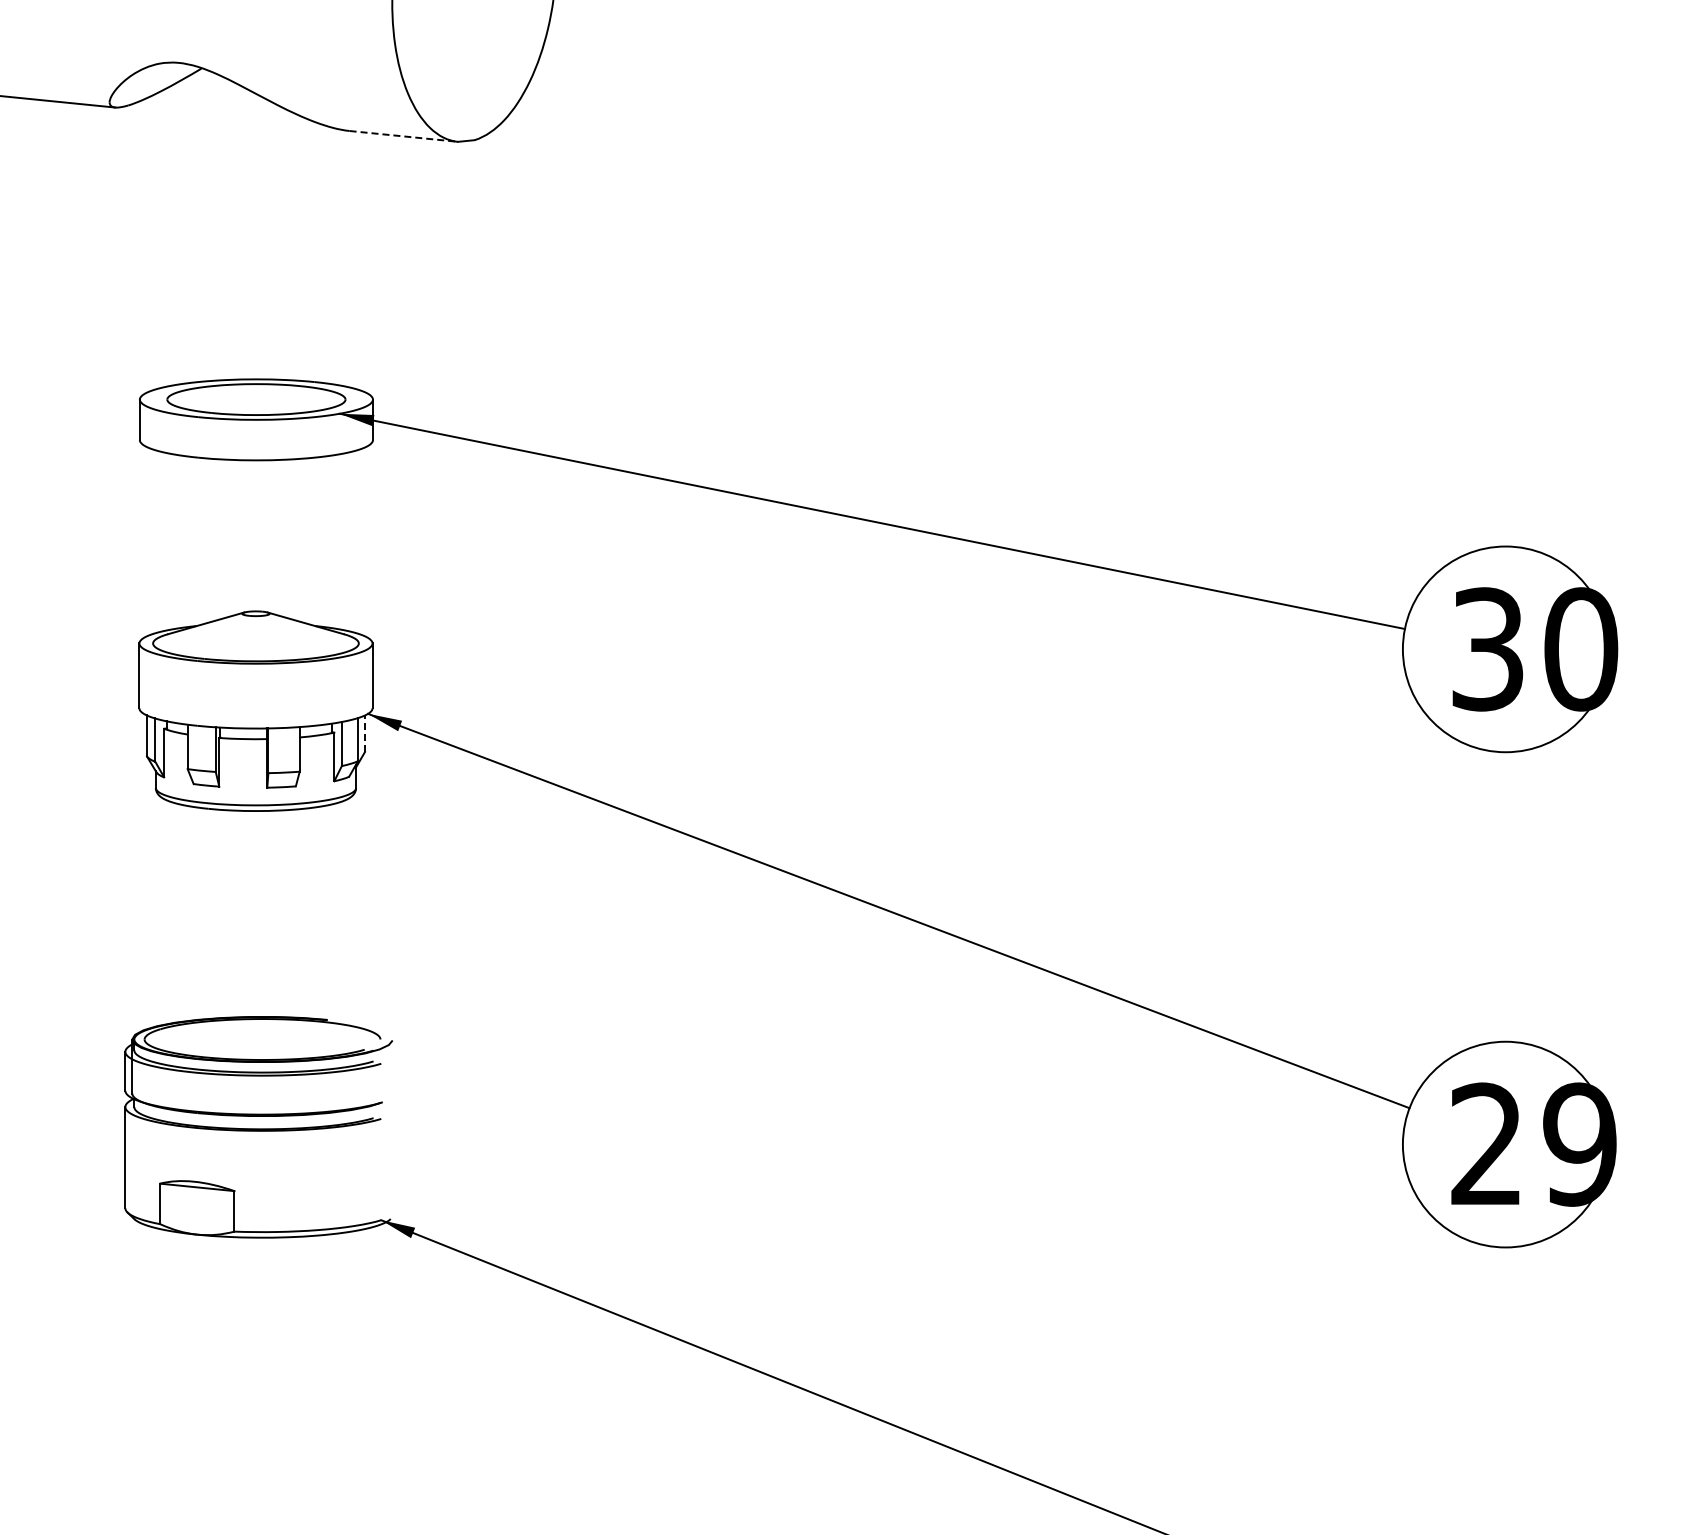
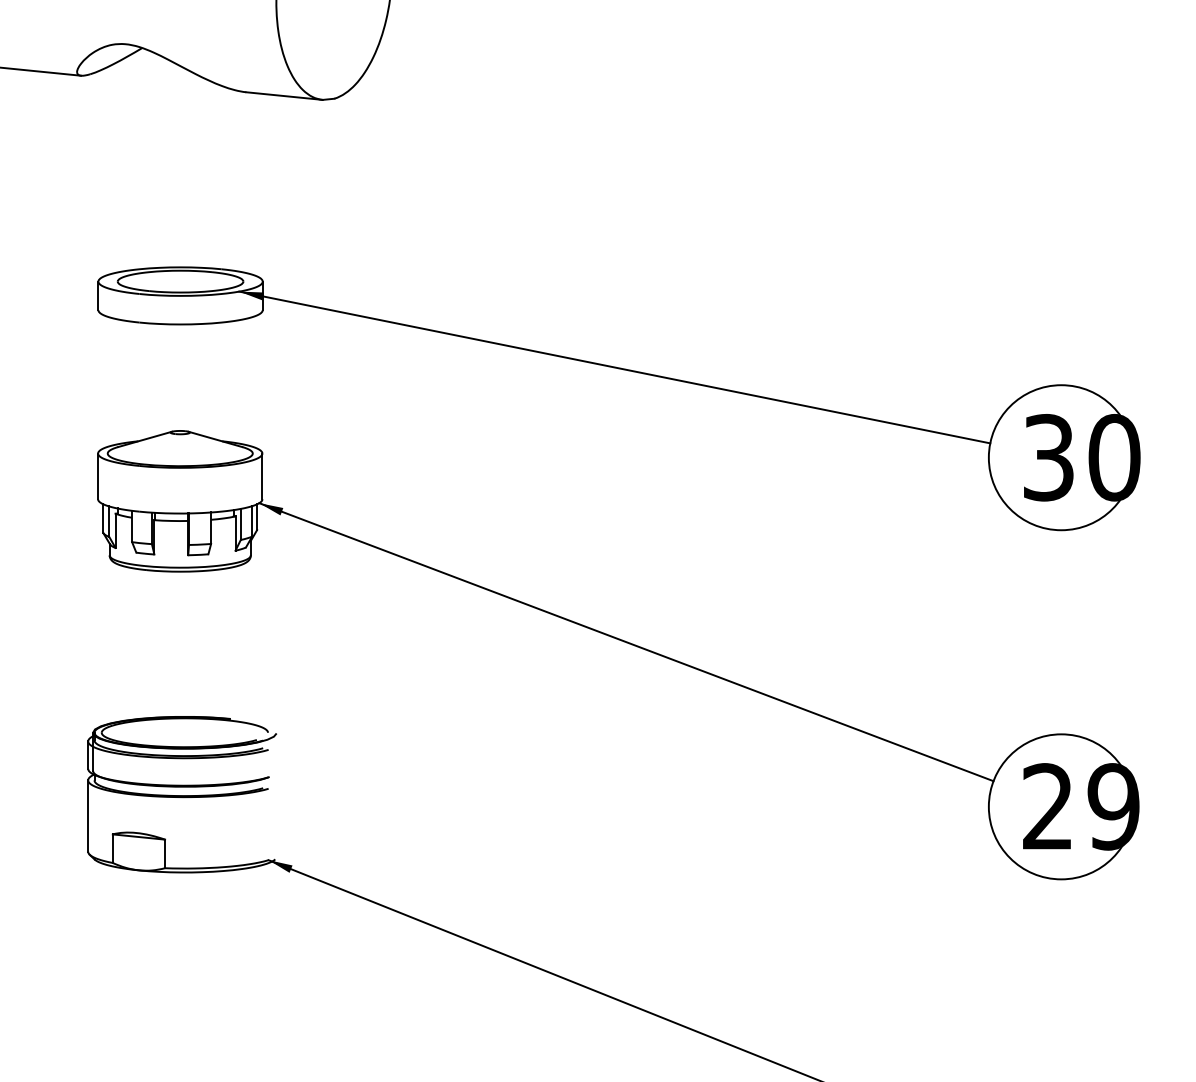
line: (403, 136) -> (284, 96), dashed -> solid
line: (364, 733) -> (256, 517), dashed -> solid

